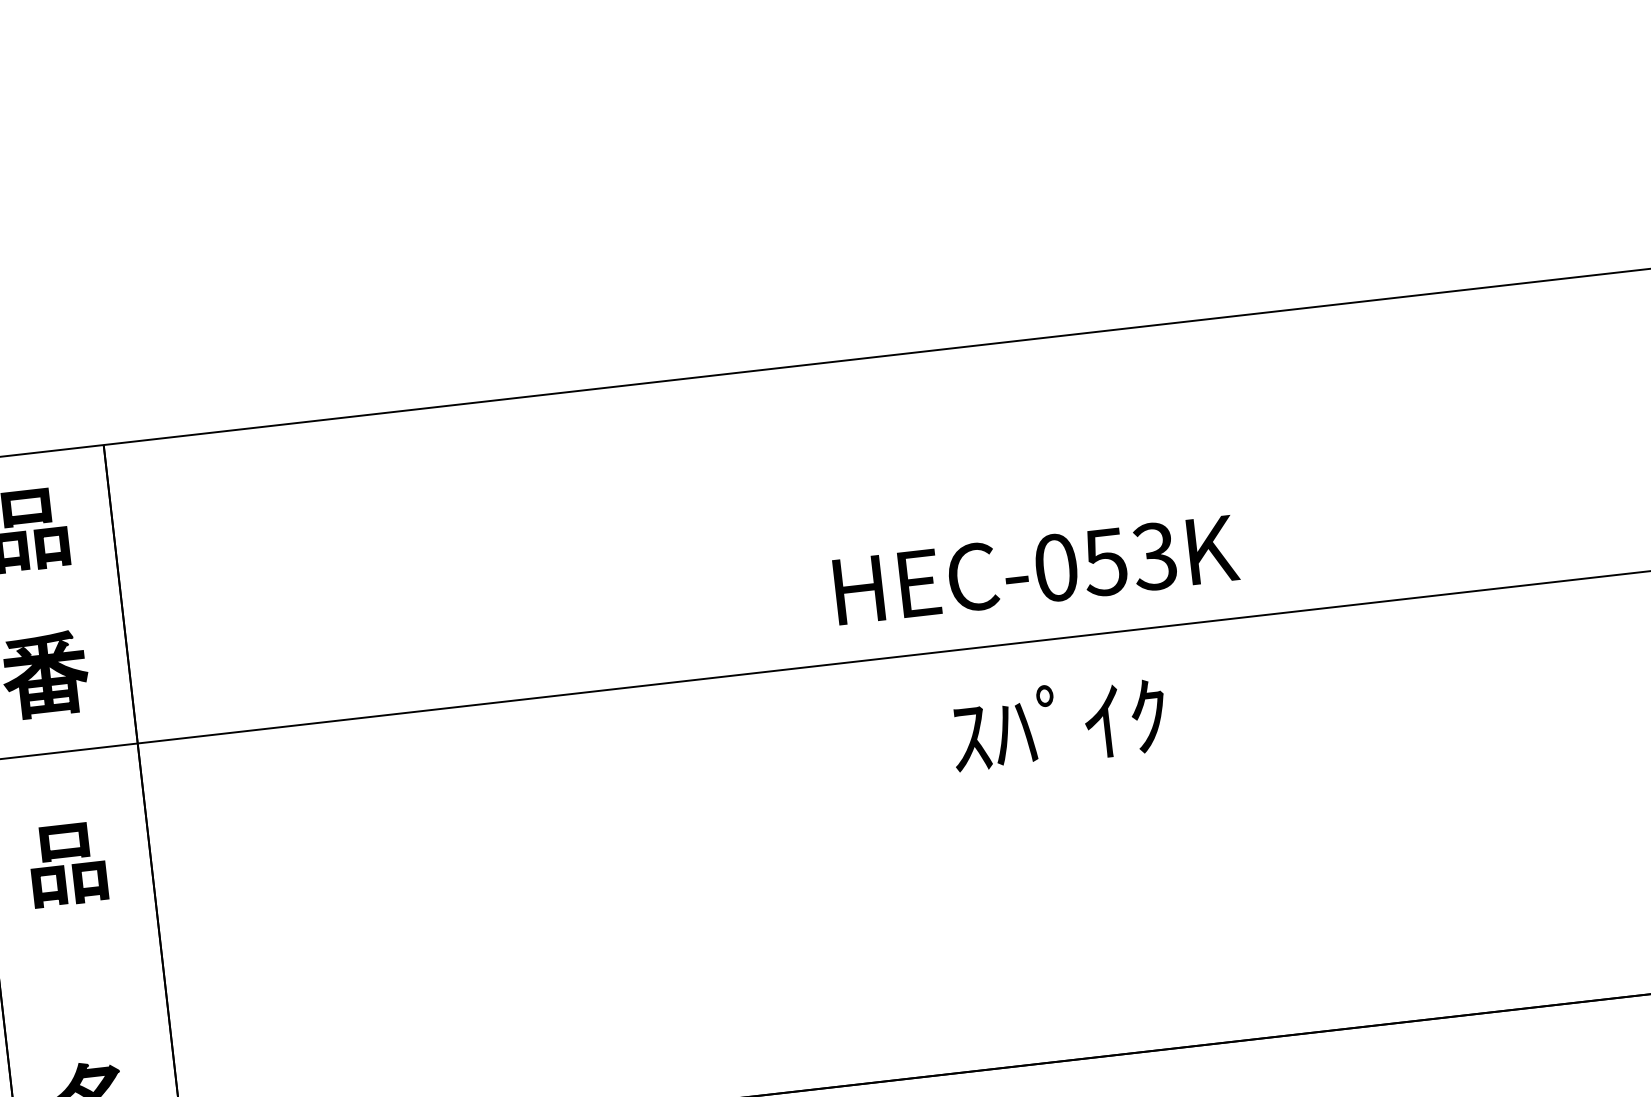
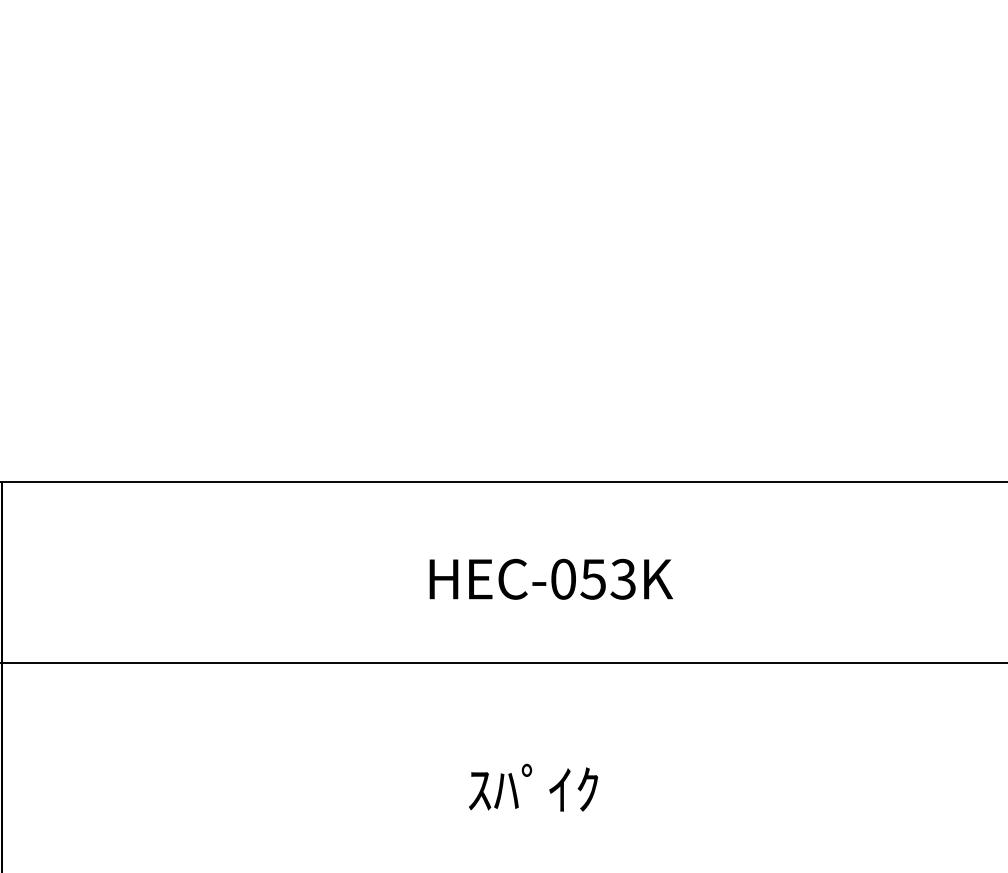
text: (1034, 568) -> (550, 578), moved
text: (1058, 723) -> (533, 787), moved

